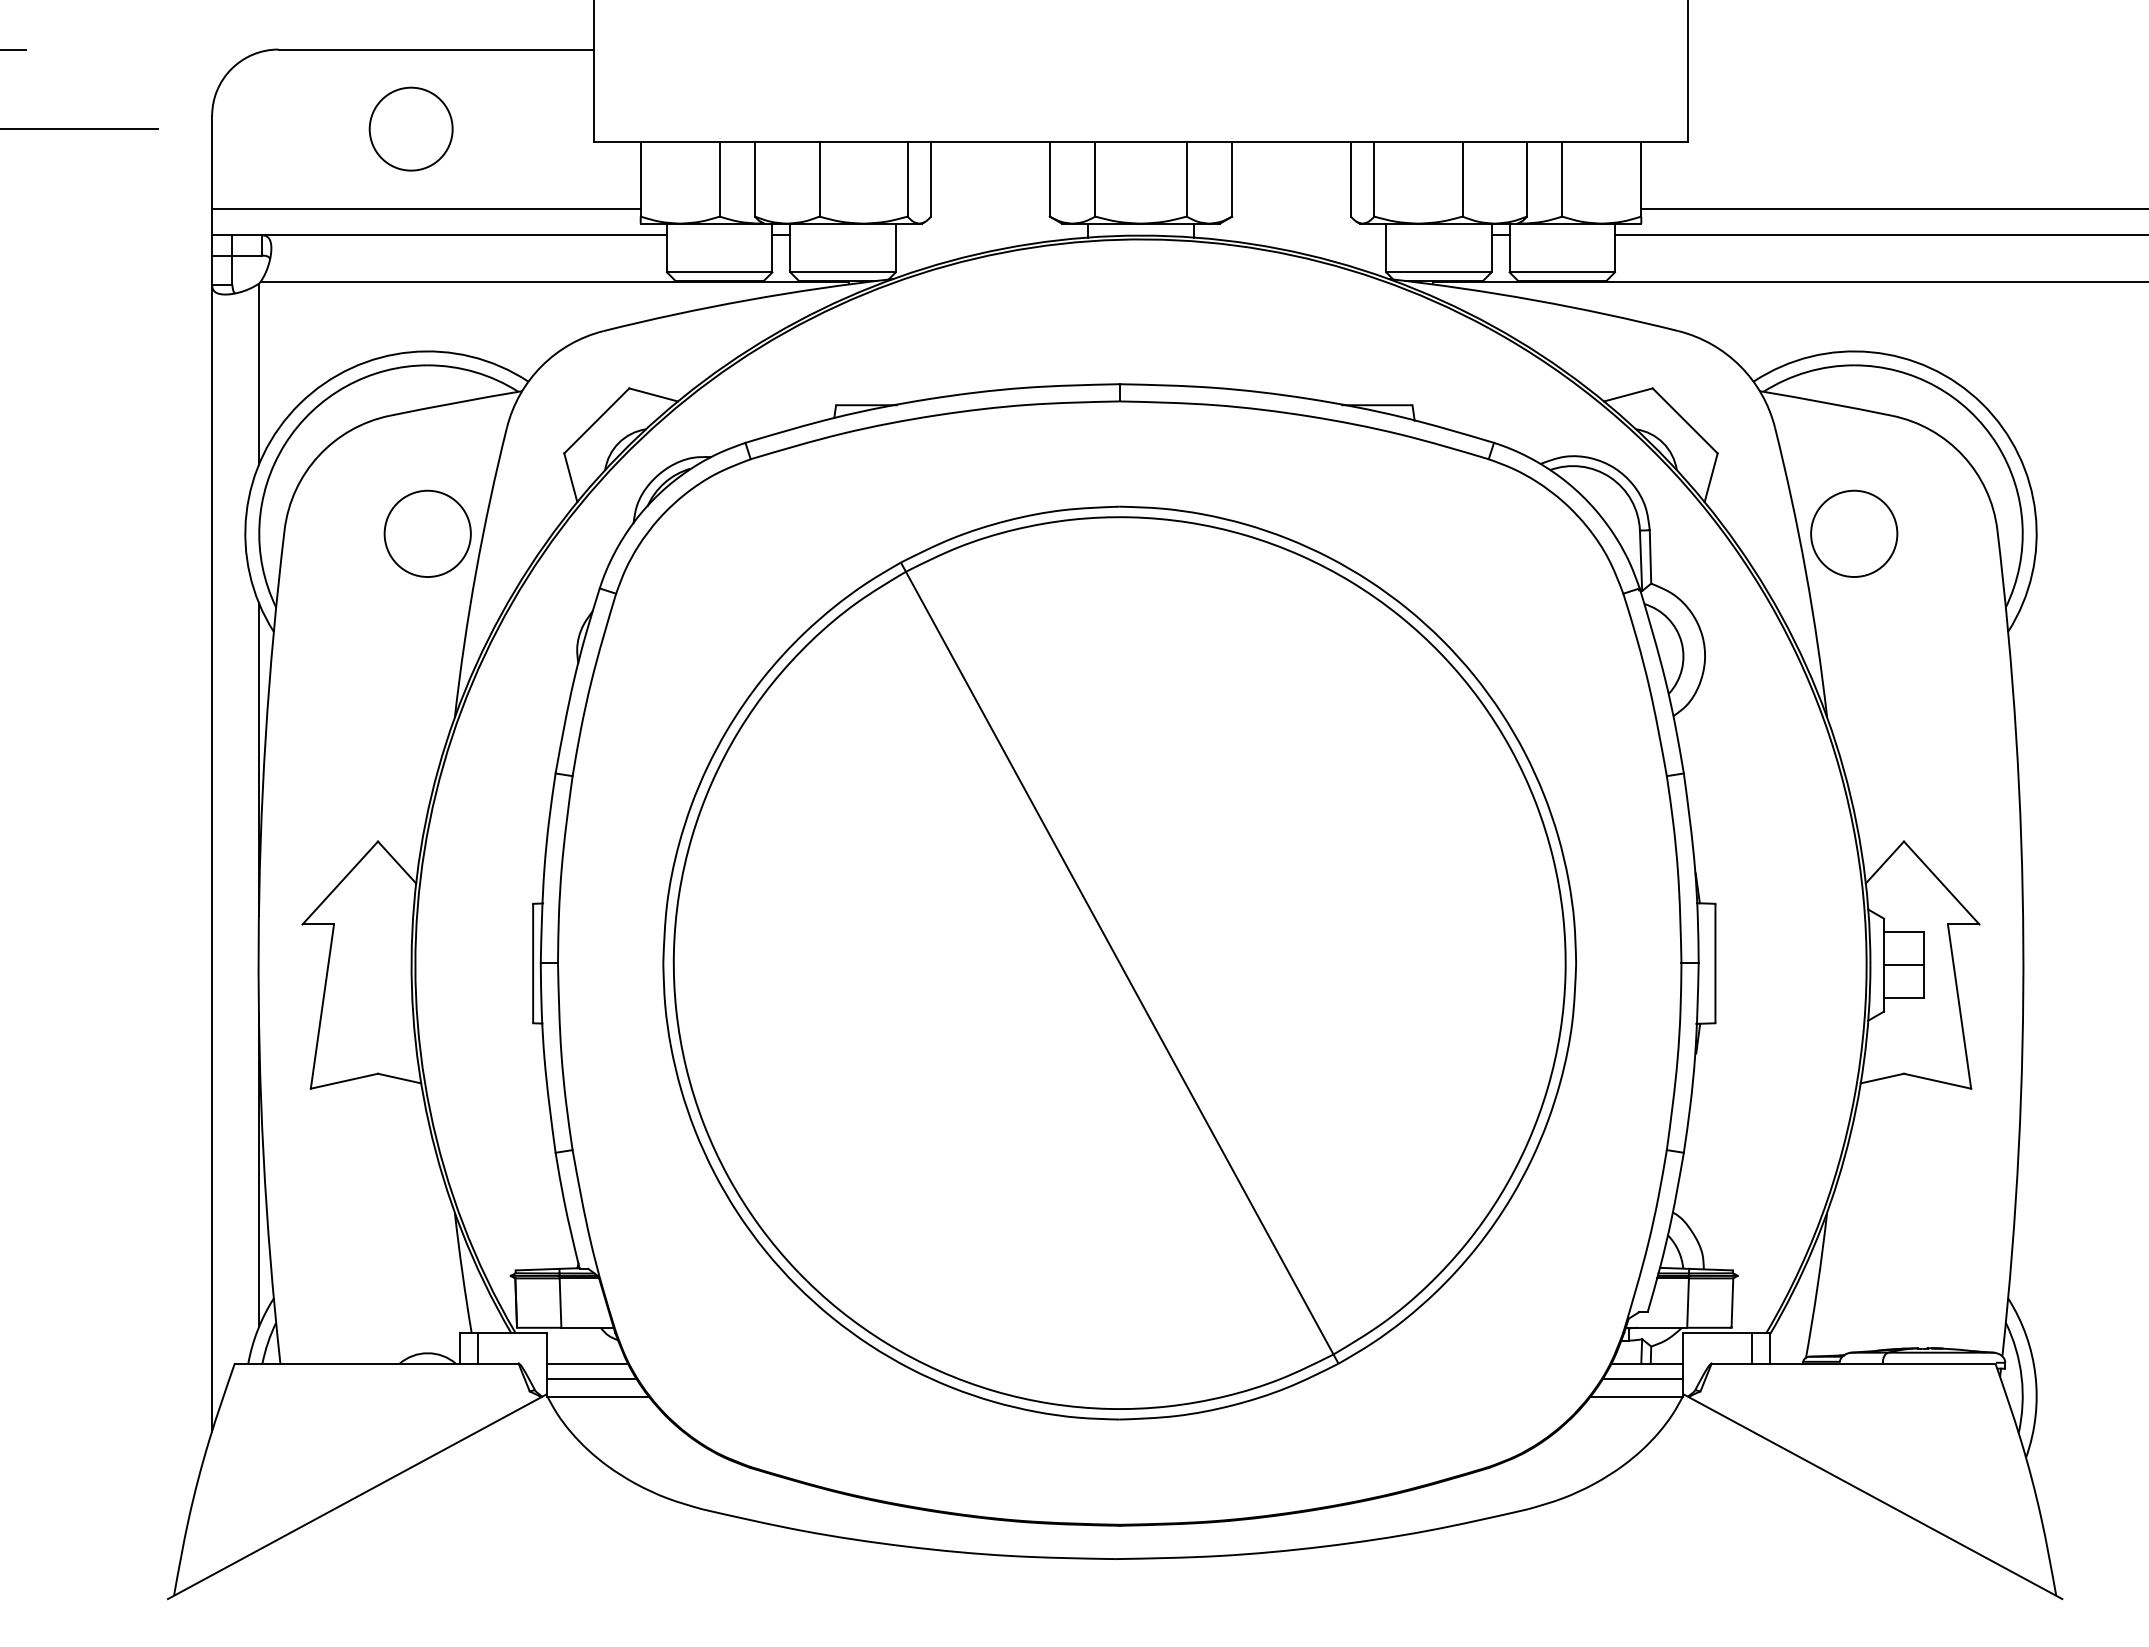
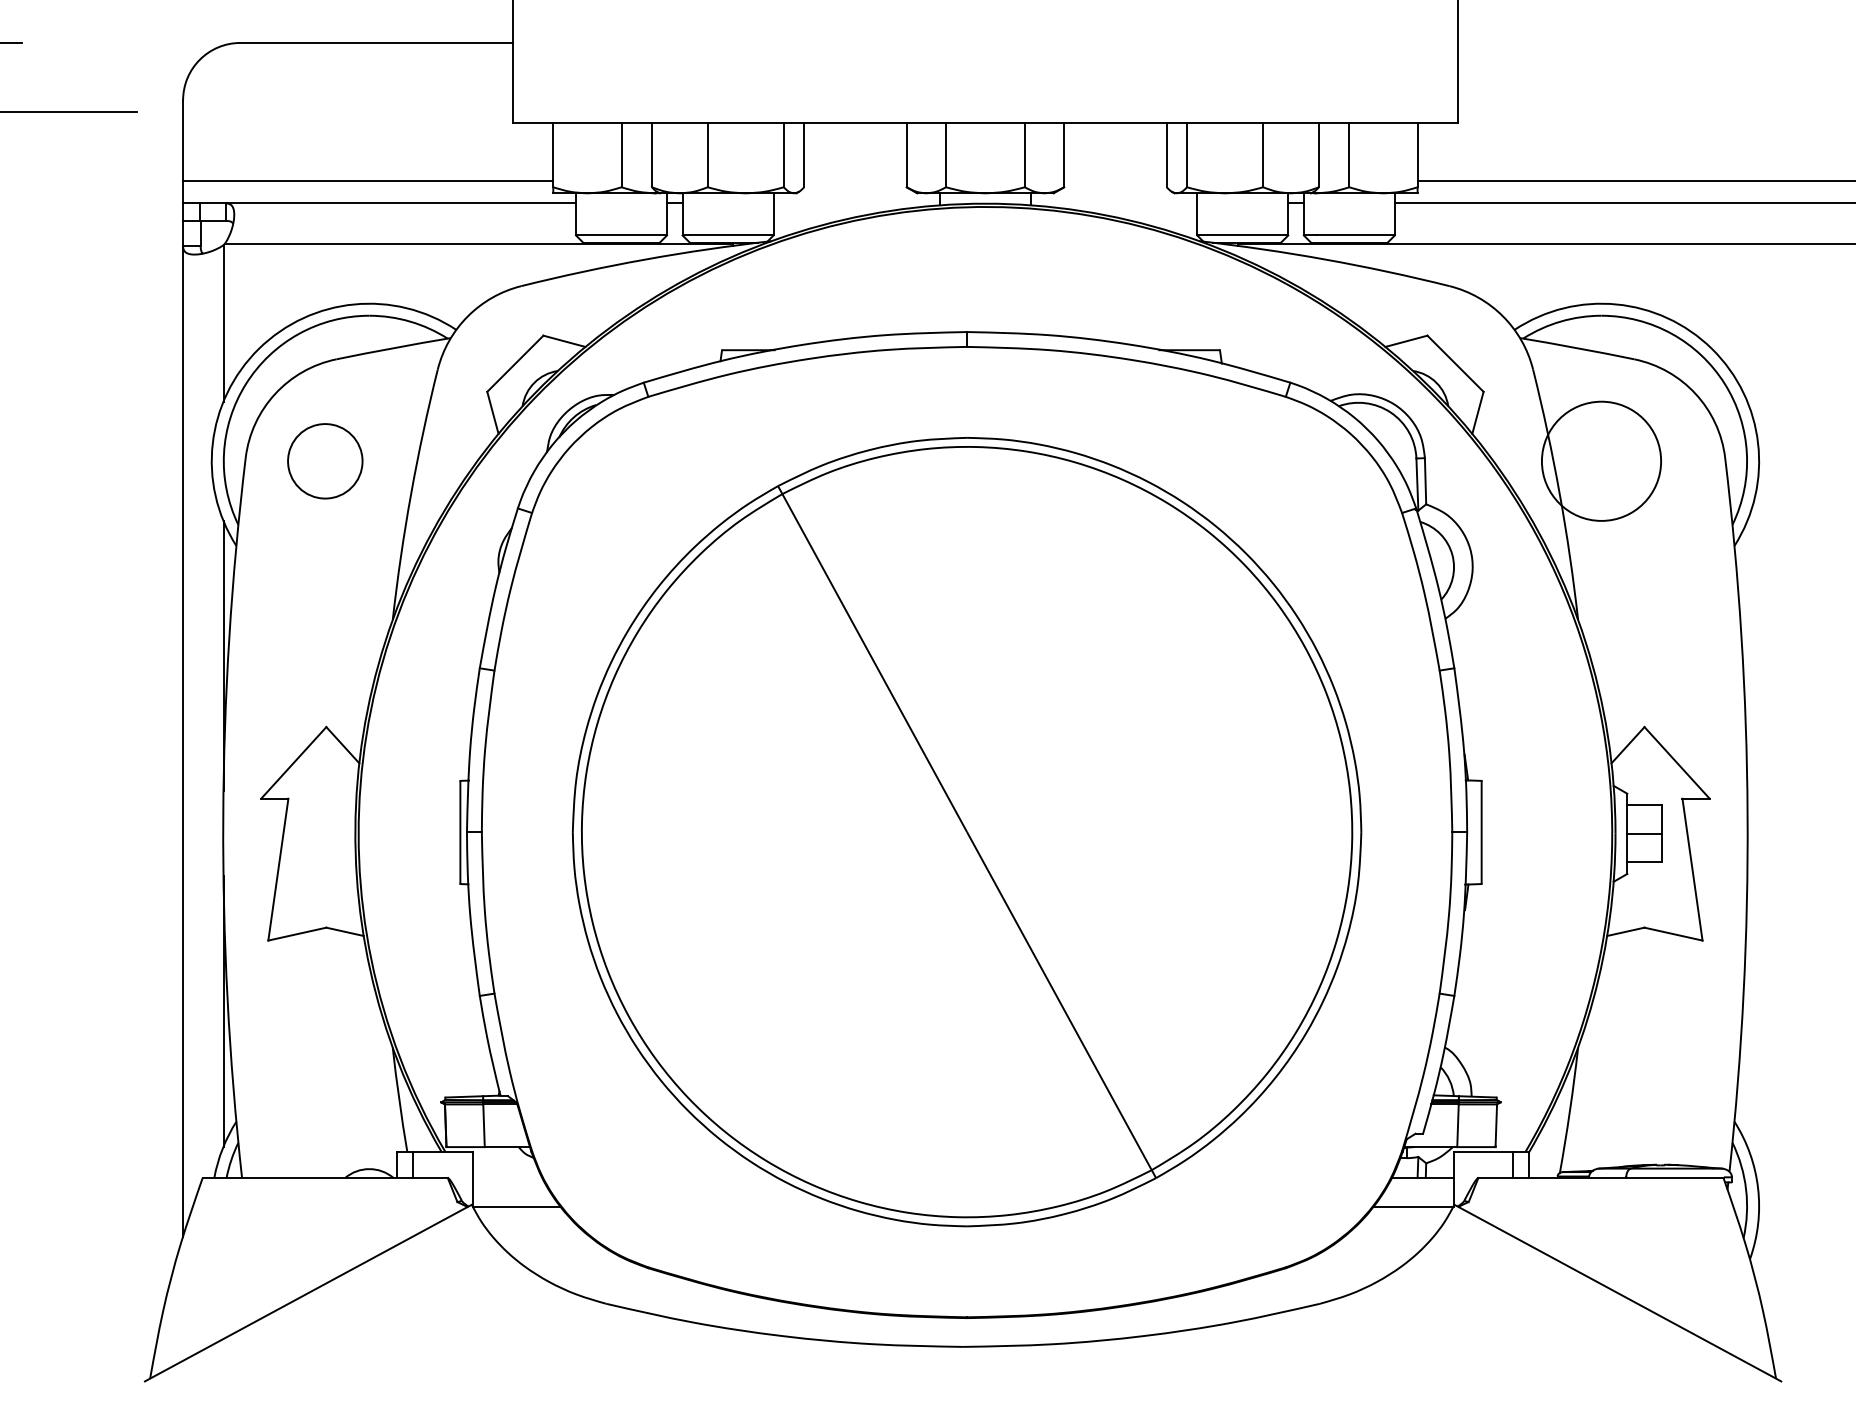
circle: (410, 128) -> (354, 111), removed
circle: (427, 533) -> (325, 460), moved
circle: (1854, 533) -> (1601, 460), size x1.6
line: (587, 1363) -> (507, 1177), removed
line: (592, 1378) -> (511, 1190), removed
line: (1642, 1378) -> (1418, 1190), removed

